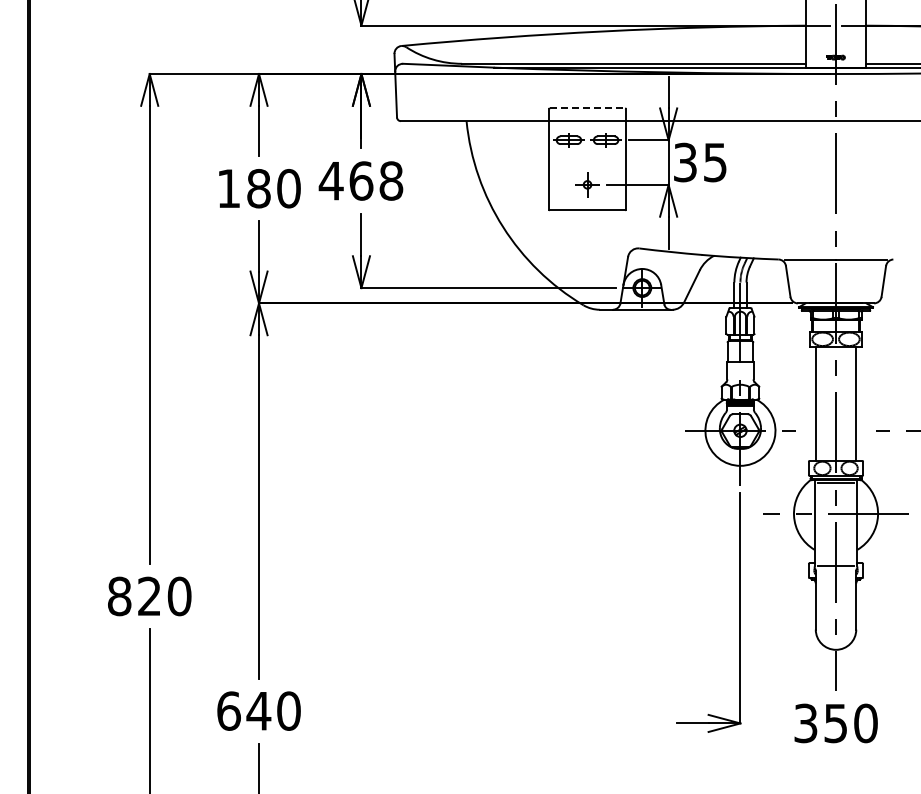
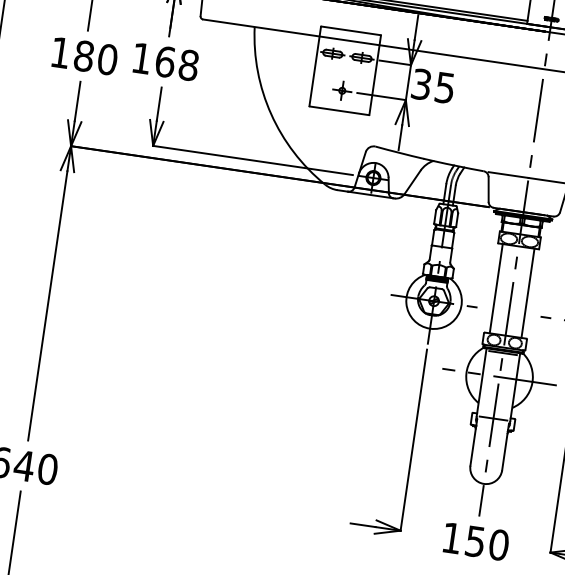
line: (587, 108) -> (351, 30), dashed -> solid
text: (330, 181) -> (141, 58), 468 -> 168
text: (805, 723) -> (451, 538), 350 -> 150

